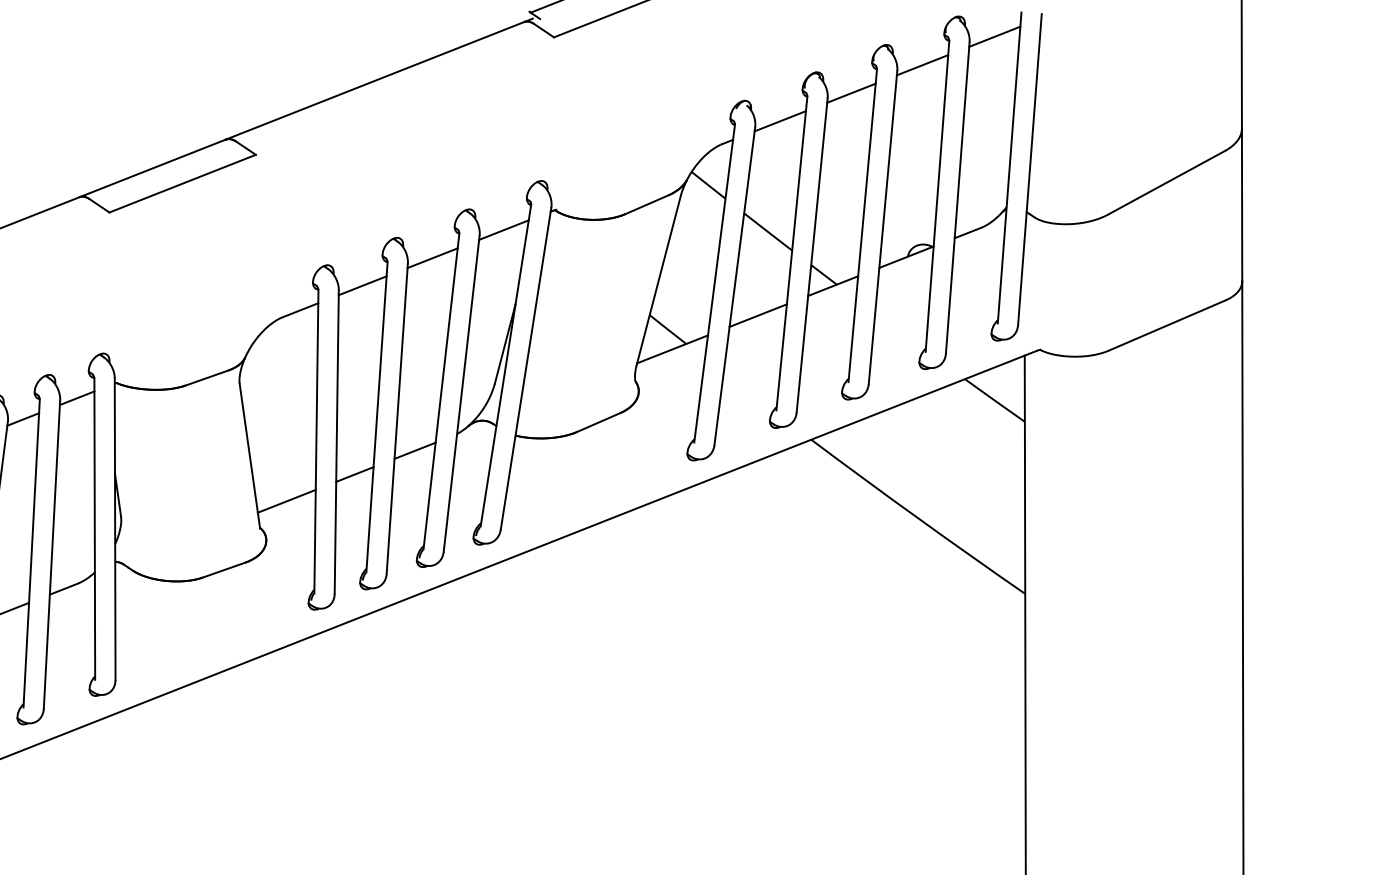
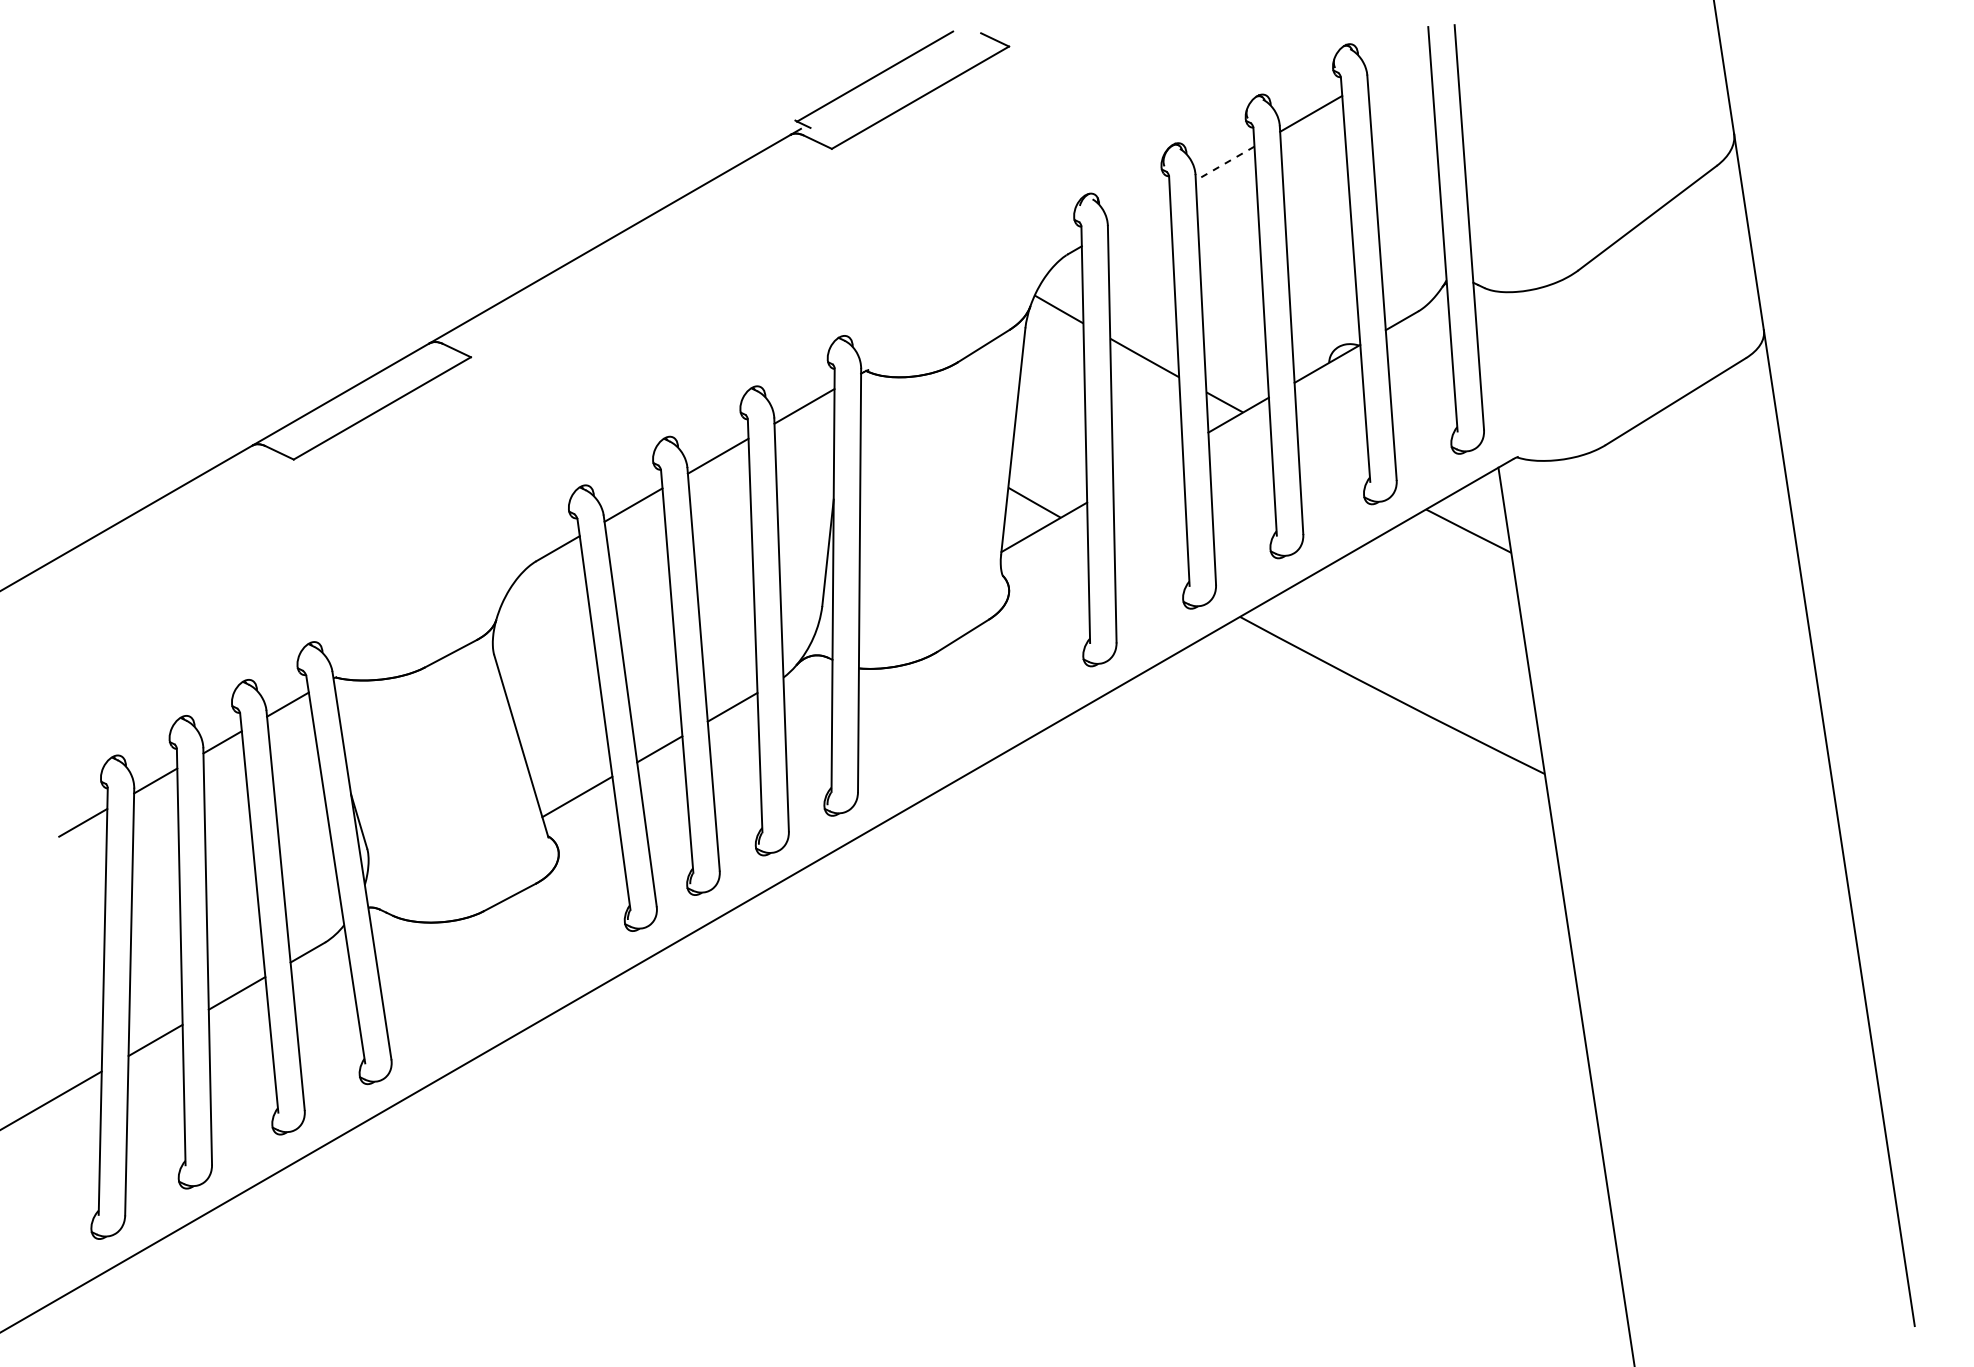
line: (994, 36) -> (1398, 63), removed
line: (851, 93) -> (1225, 163), solid -> dashed
line: (780, 121) -> (1139, 213), removed
line: (757, 315) -> (1147, 467), removed

